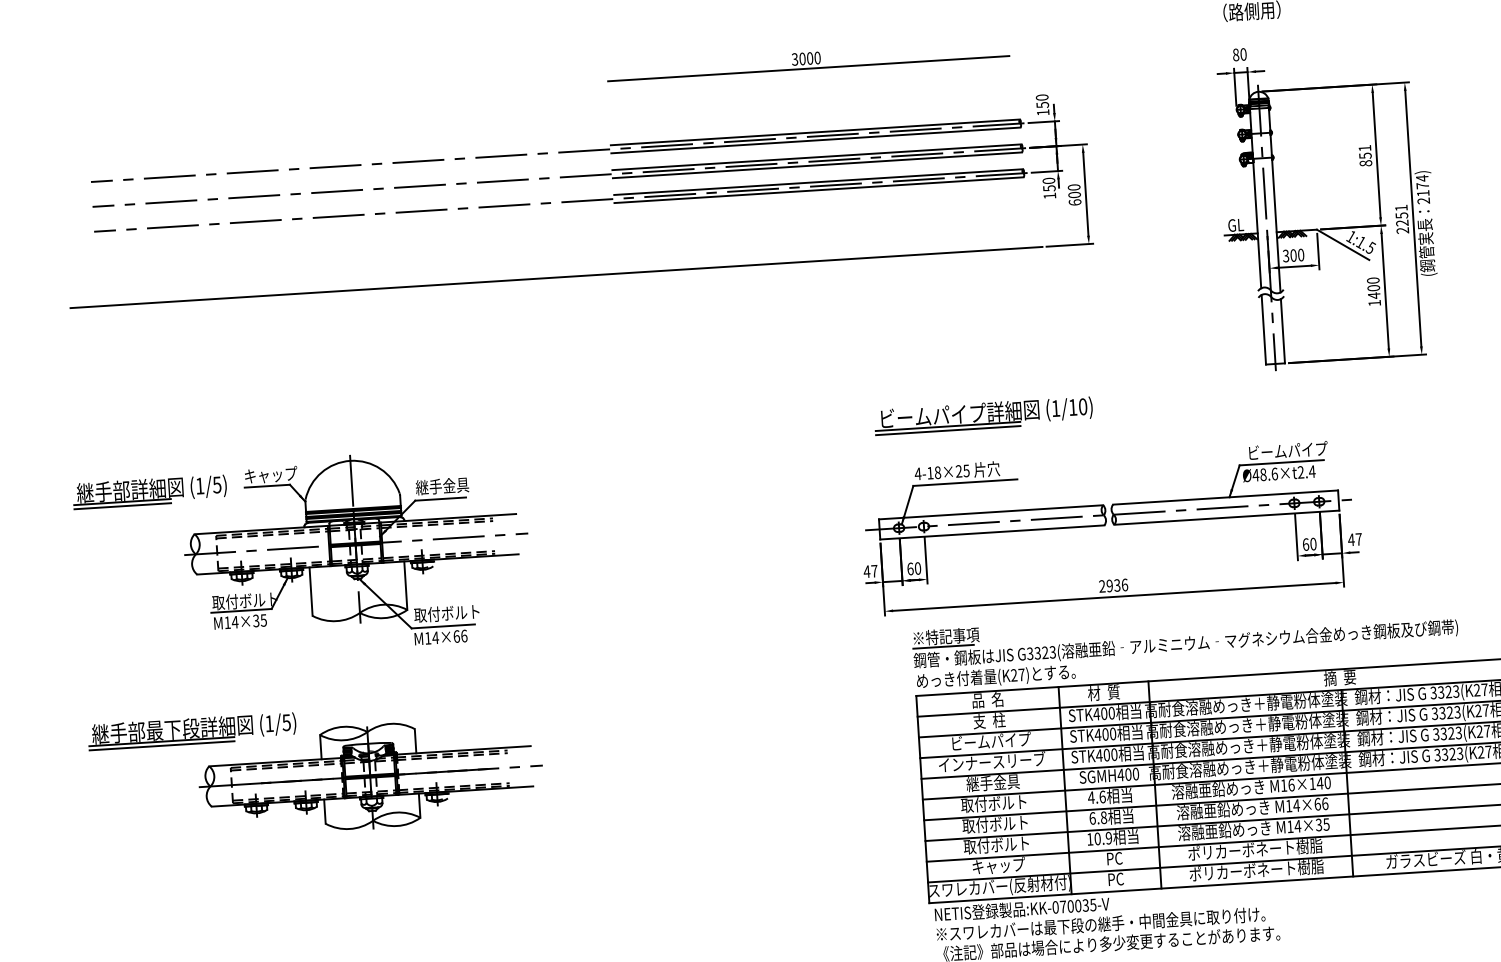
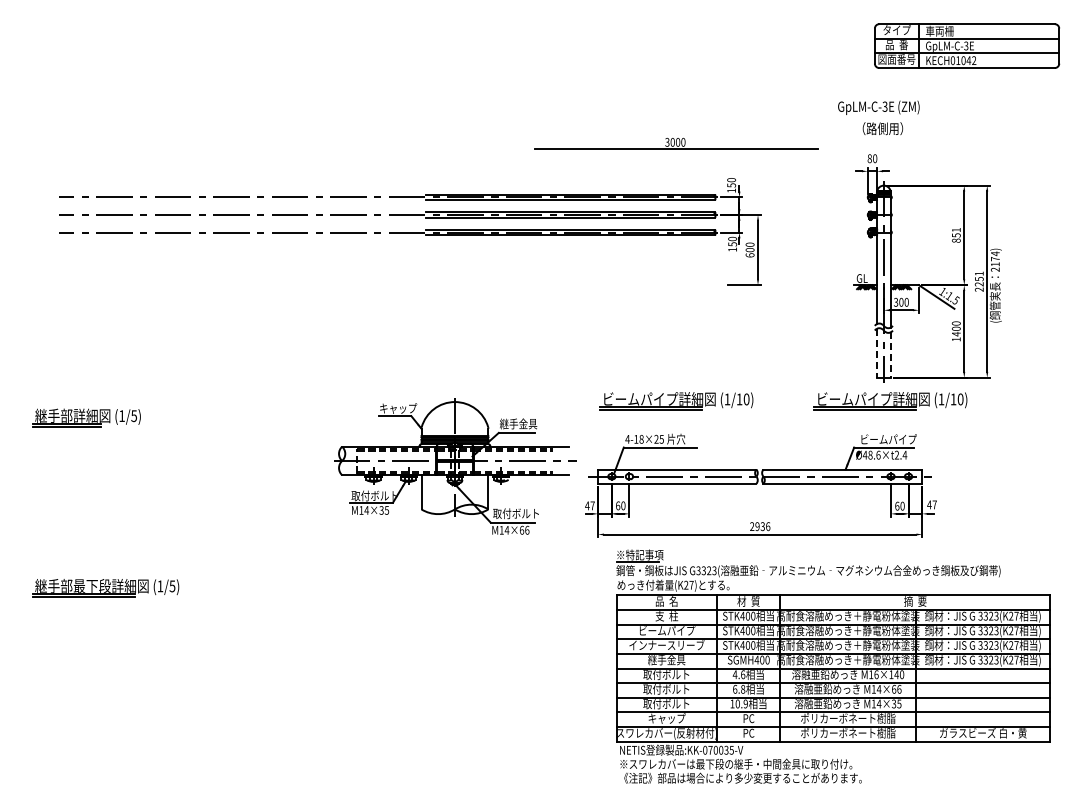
part: (807, 60) -> (676, 143), moved
line: (555, 278) -> (381, 285), removed
line: (1264, 330) -> (877, 353), solid -> dashed
line: (1282, 331) -> (890, 355), solid -> dashed
part: (1286, 396) -> (890, 401), added
part: (356, 552) -> (455, 466), moved
part: (371, 775) -> (229, 627), removed

